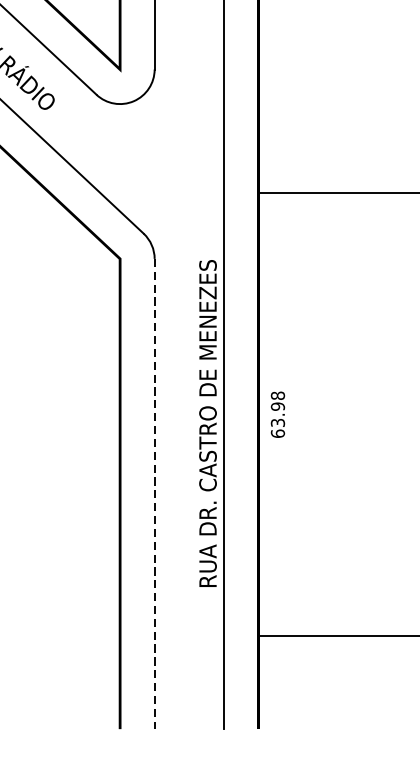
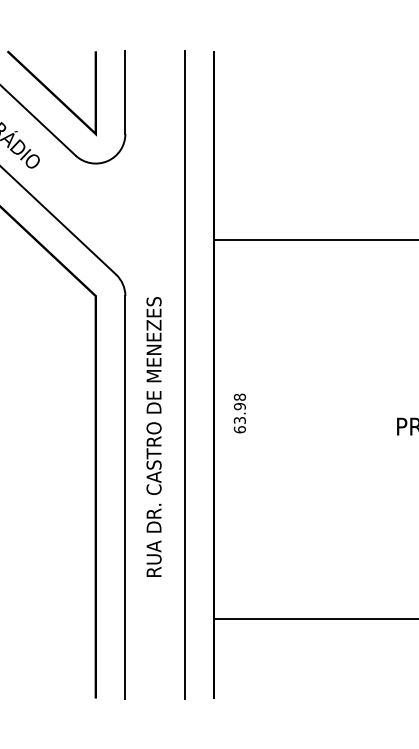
text: (277, 414) -> (239, 413), moved
text: (207, 422) -> (153, 436), moved
line: (154, 494) -> (125, 497), dashed -> solid

